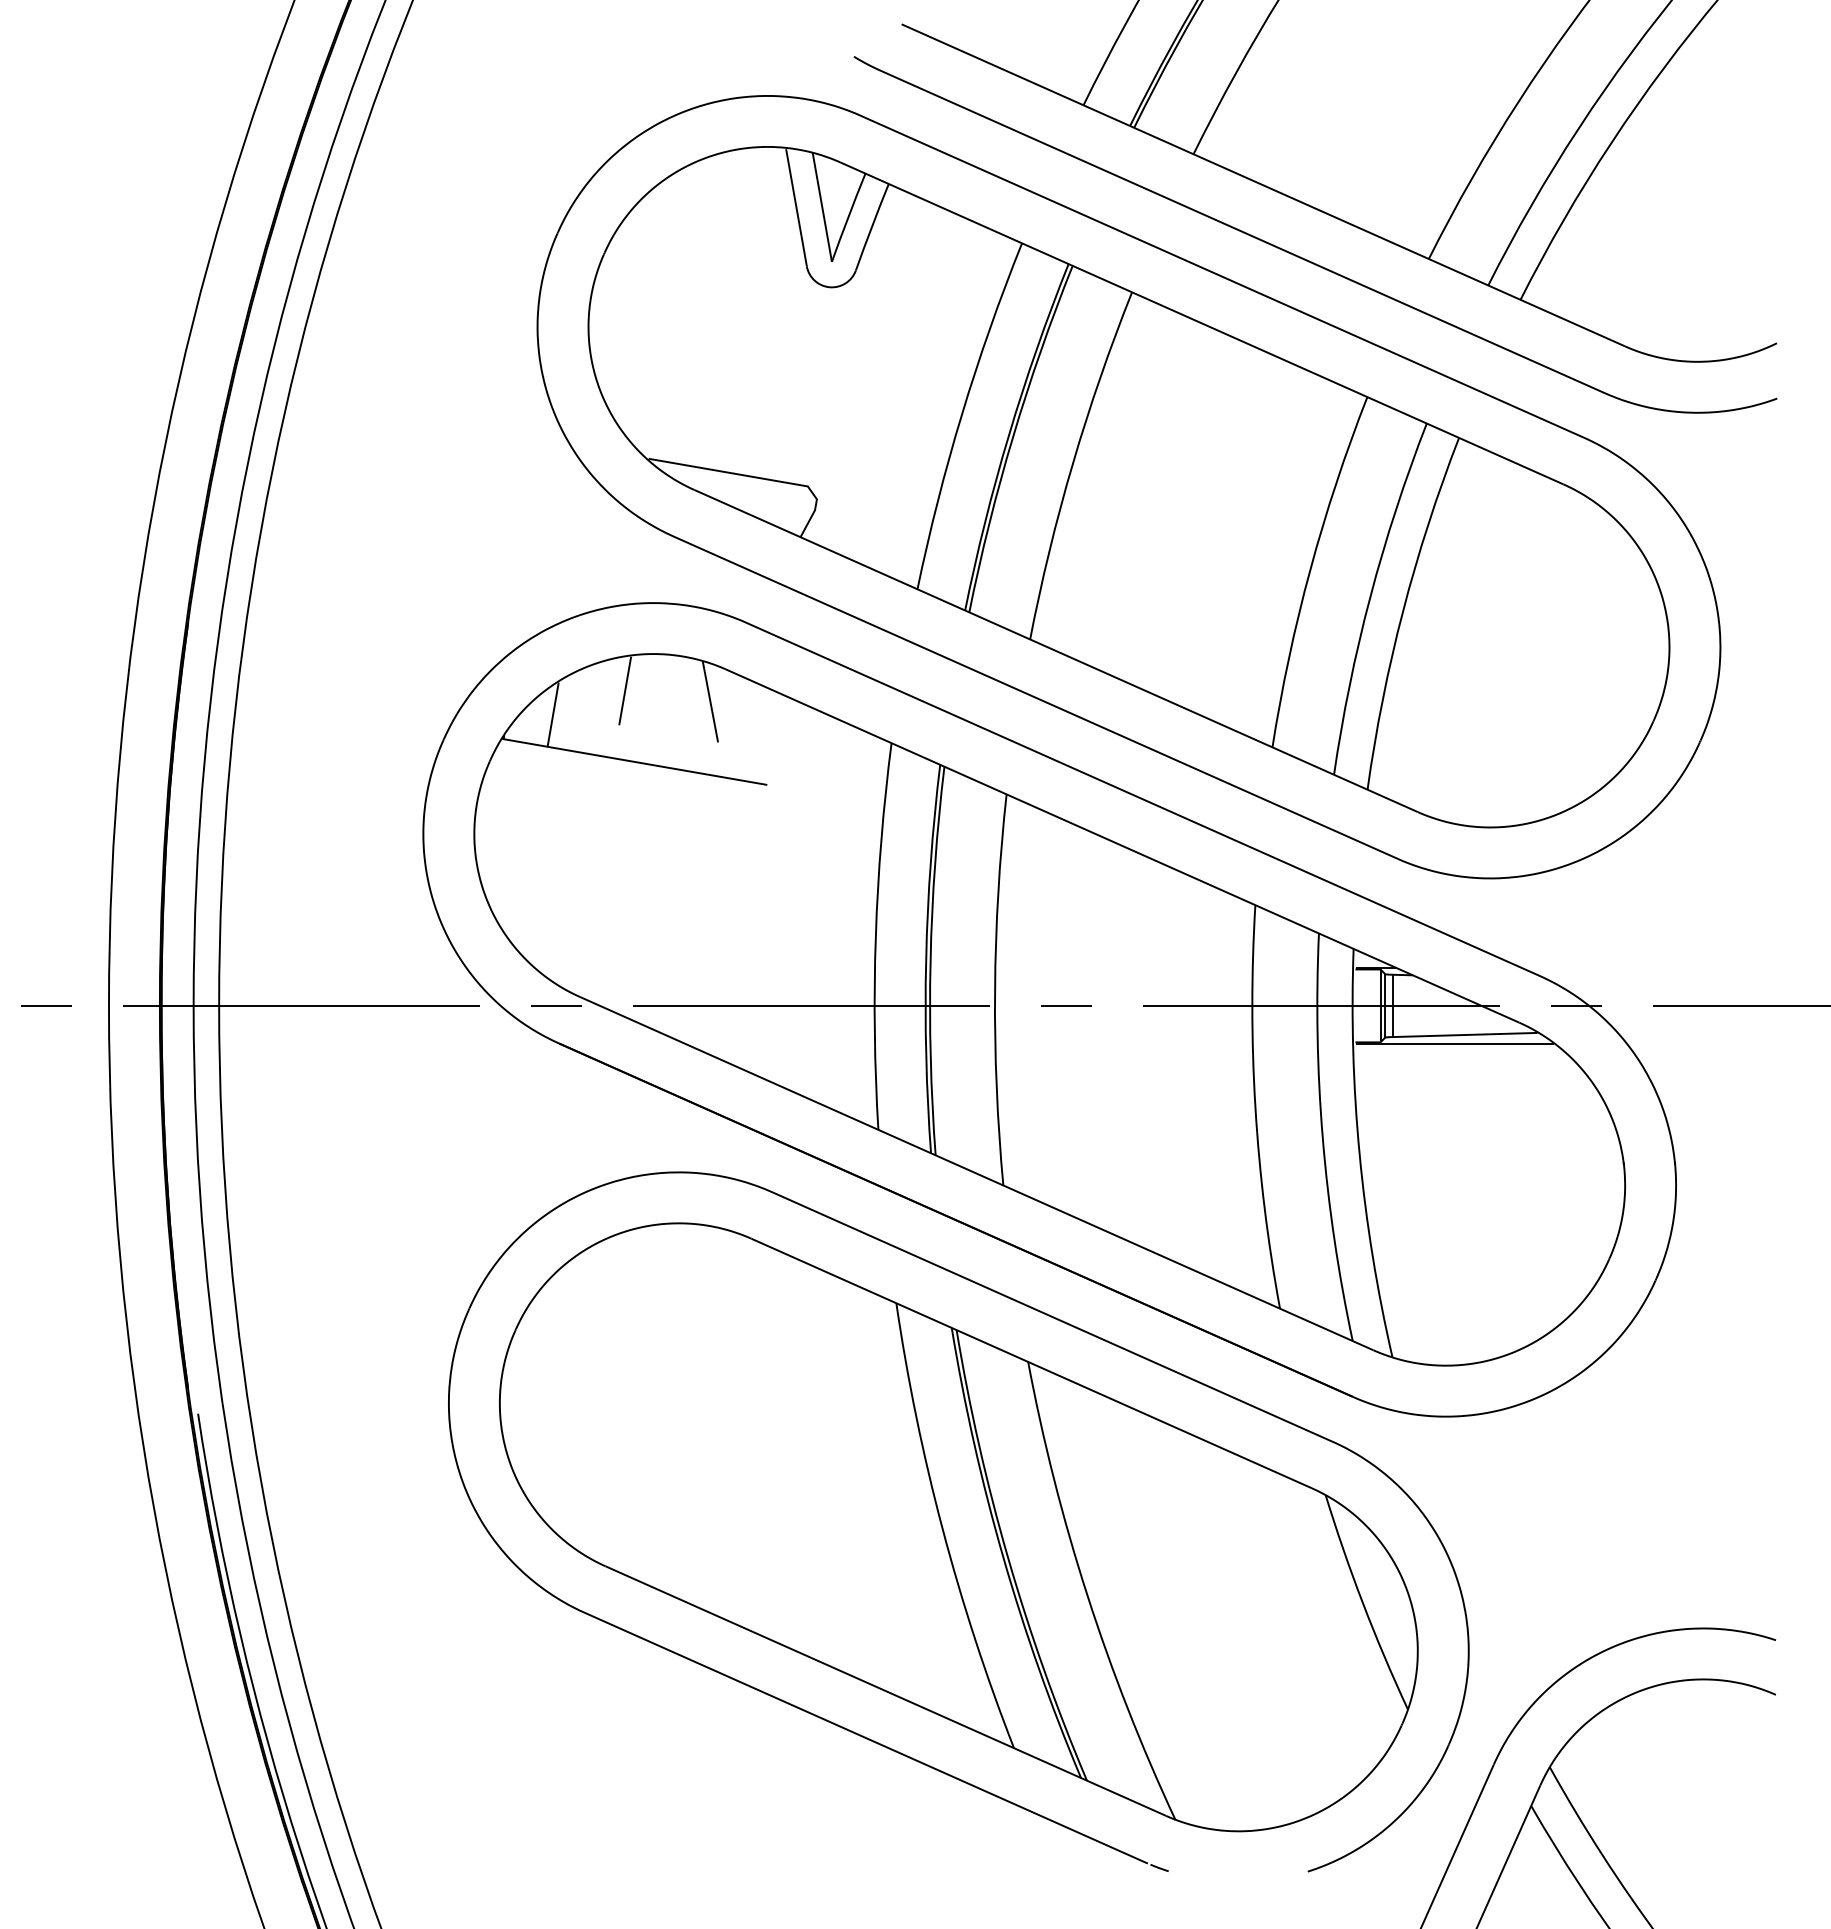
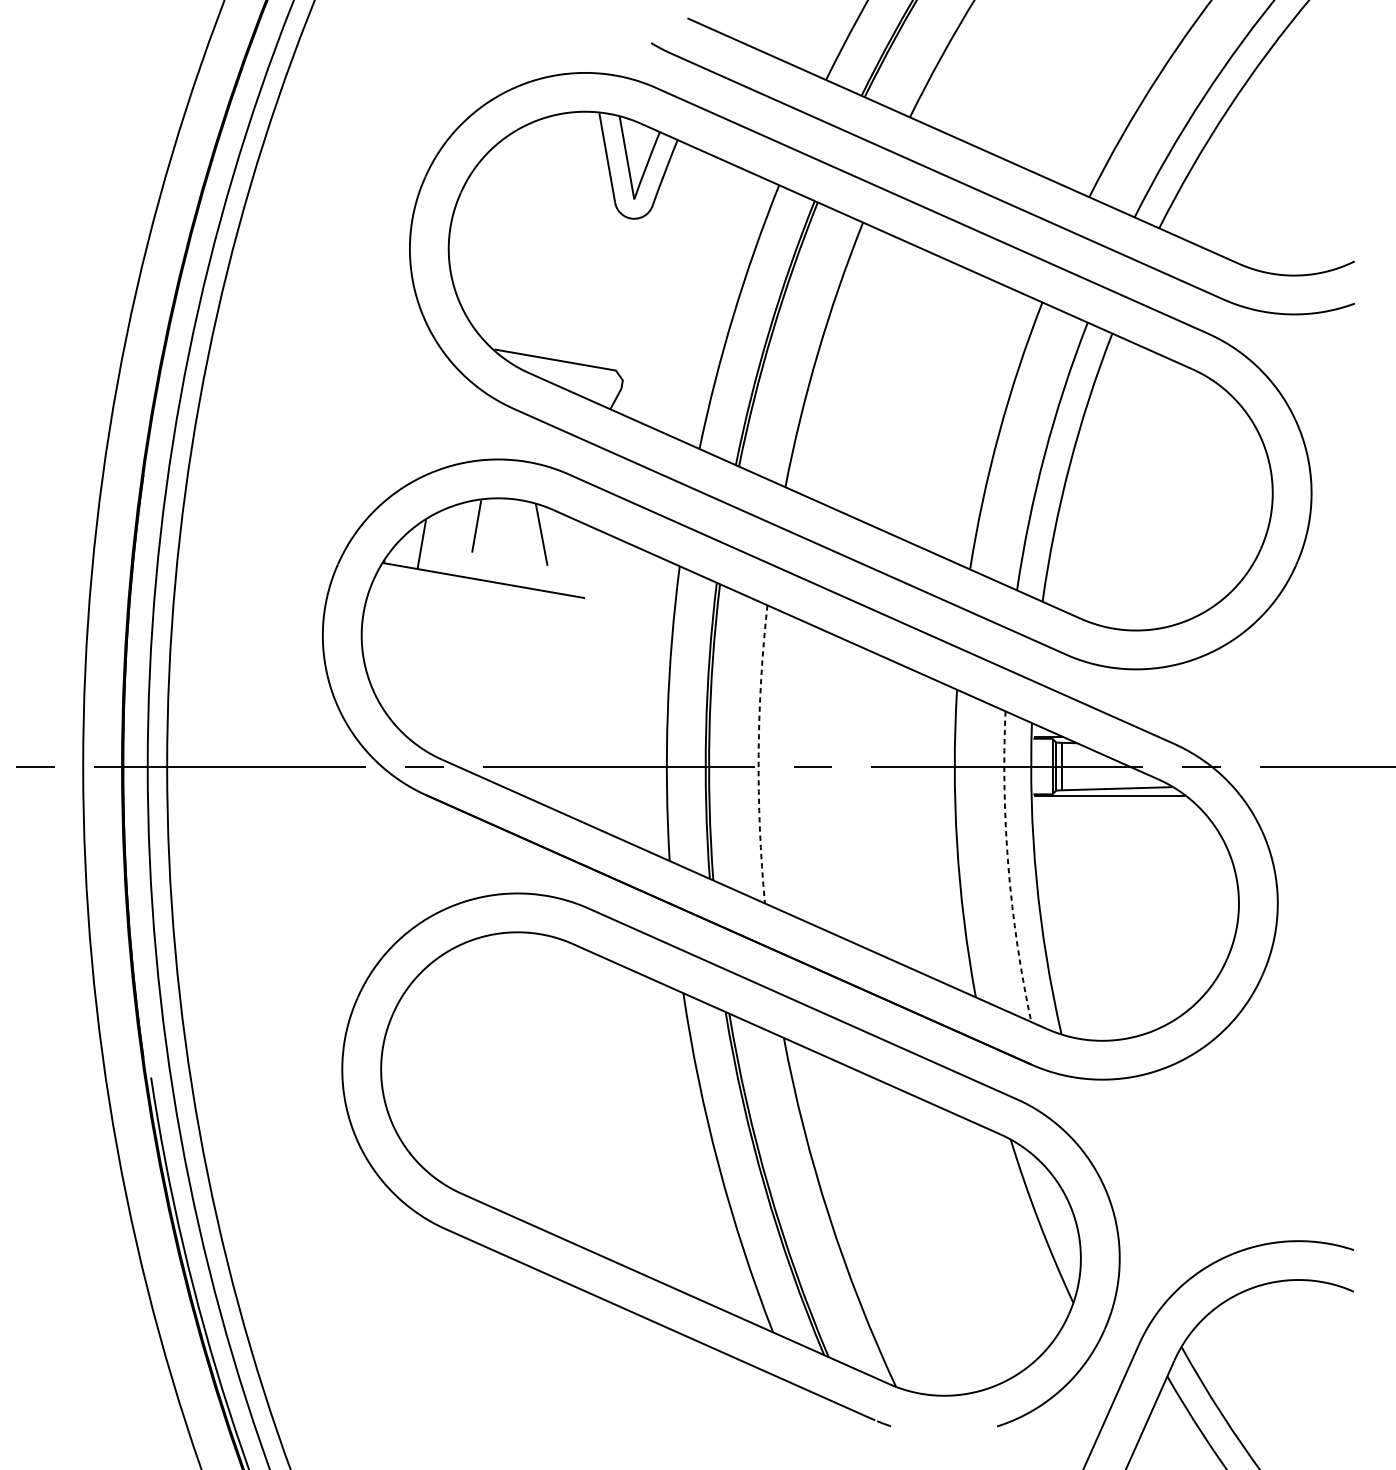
arc: (995, 989) -> (758, 754), solid -> dashed
arc: (1322, 1138) -> (1008, 867), solid -> dashed

